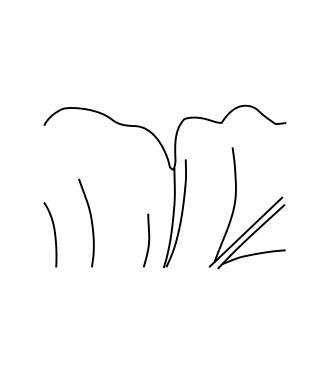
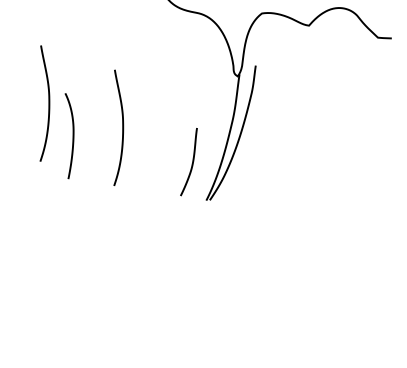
part: (235, 206) -> (310, 135), removed
curve: (31, 210) -> (47, 101), added

